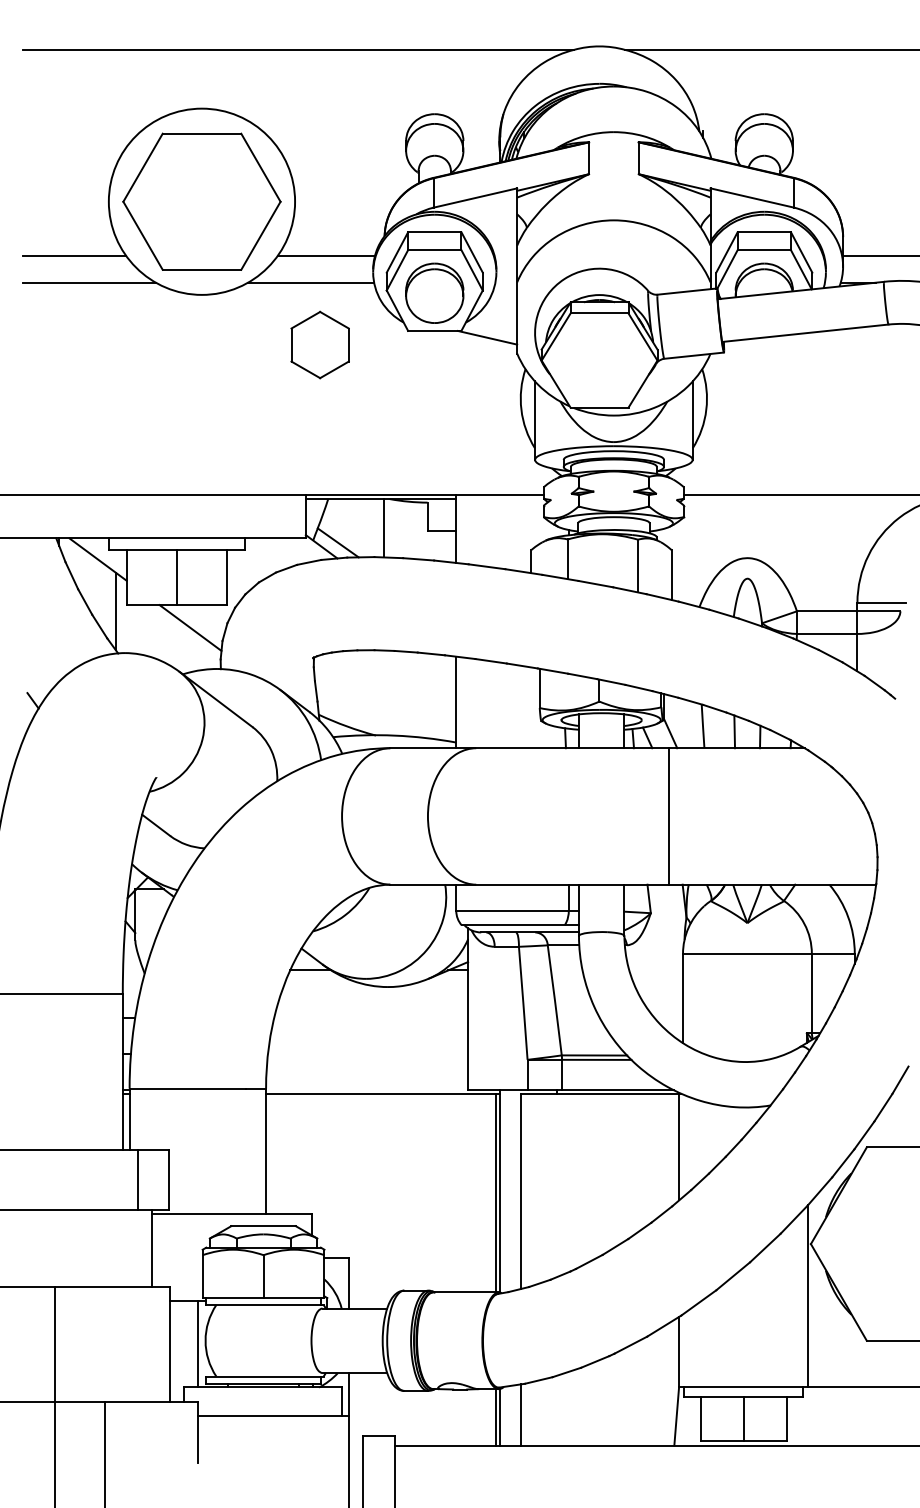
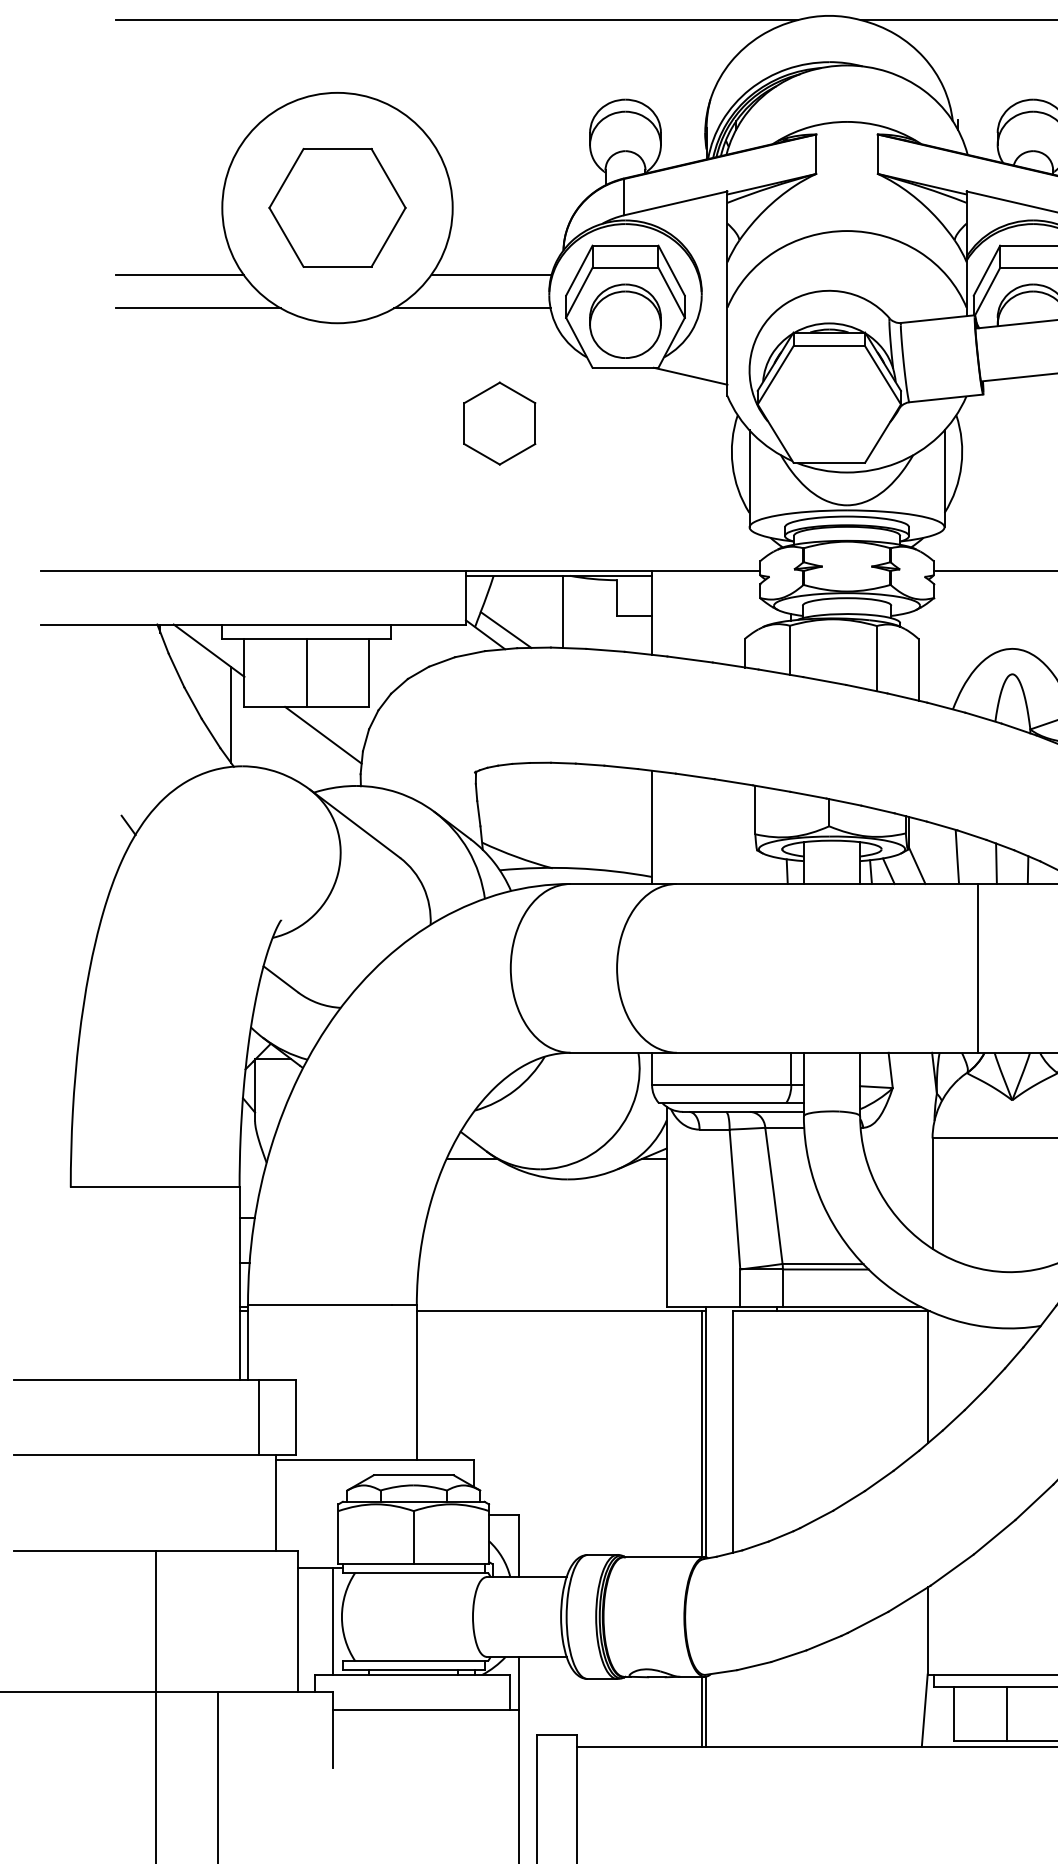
part: (201, 201) -> (336, 207), size x0.7
part: (319, 344) -> (498, 422), moved
line: (668, 816) -> (977, 968), moved
line: (521, 1414) -> (732, 1708), removed

